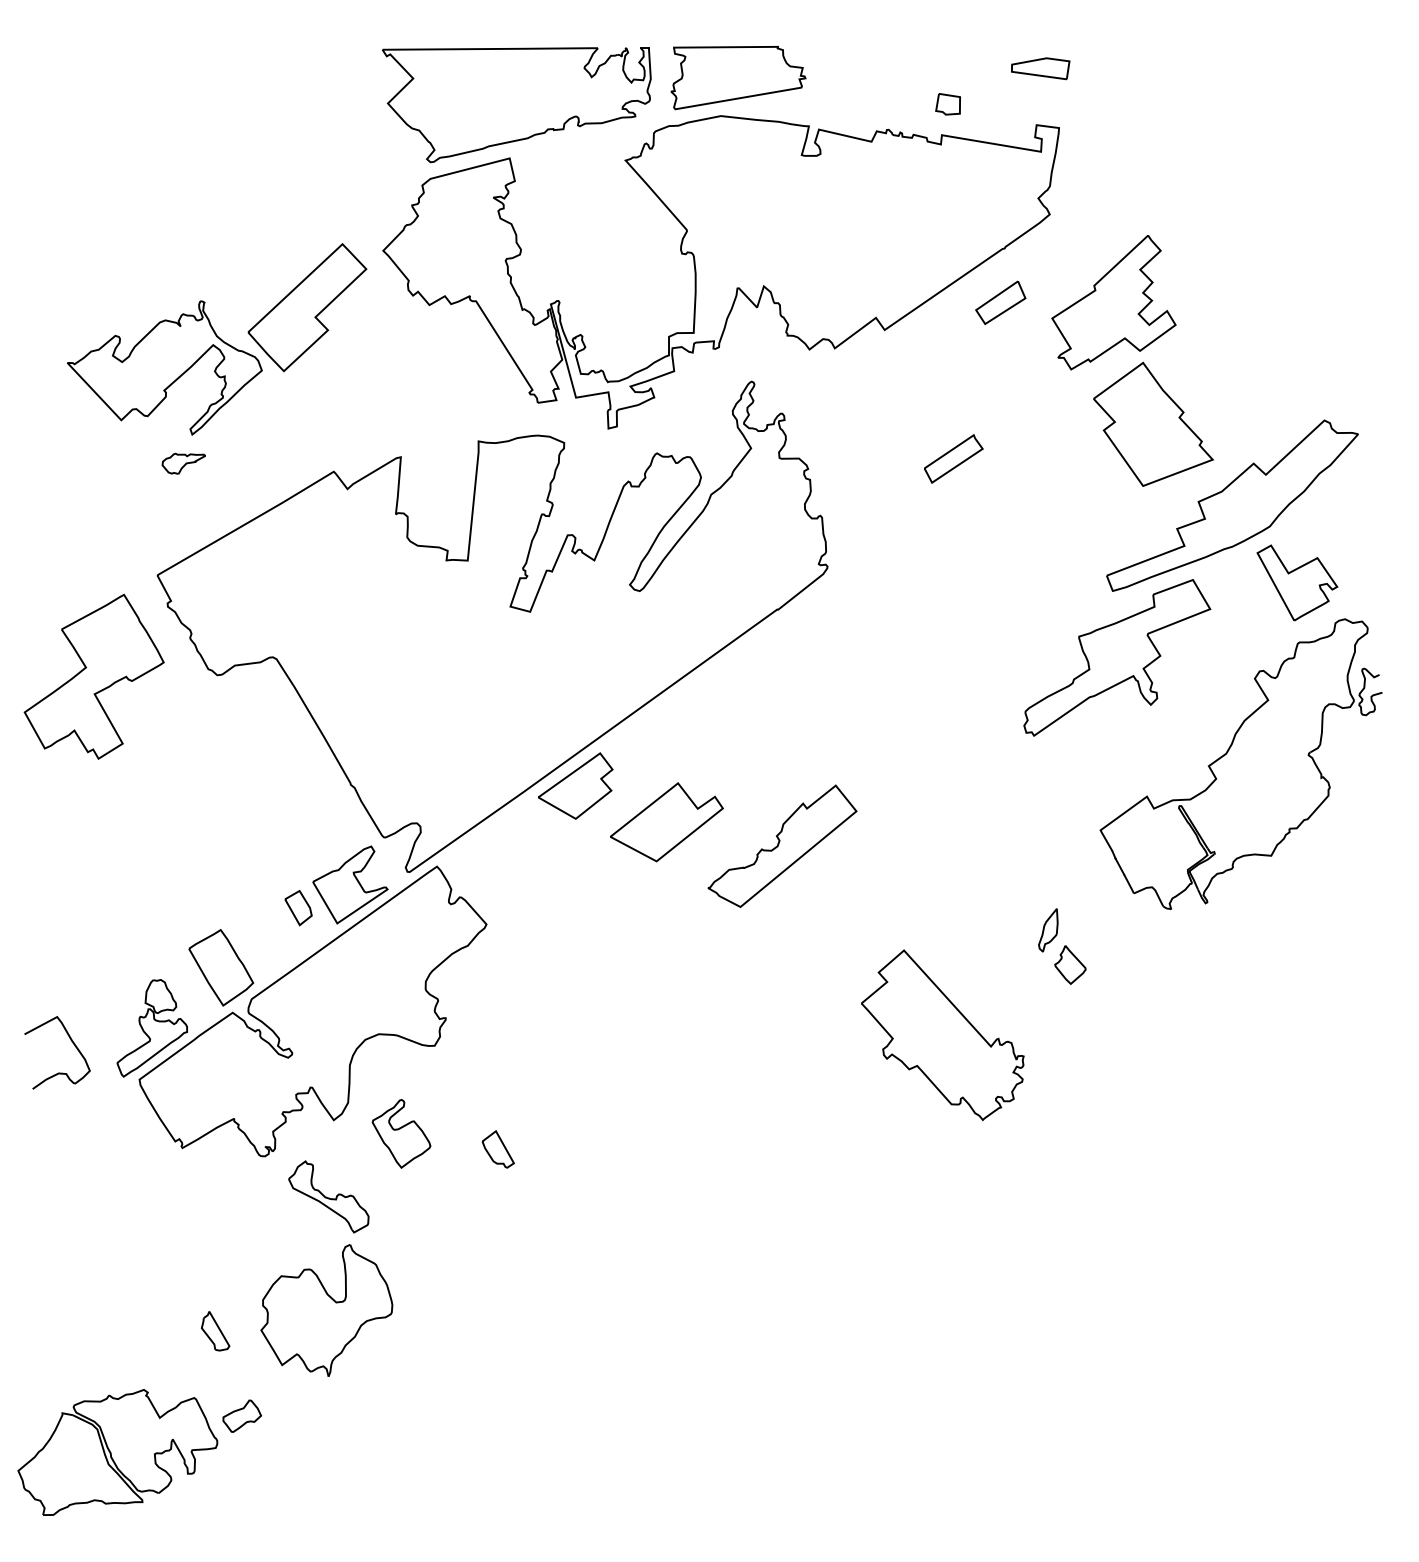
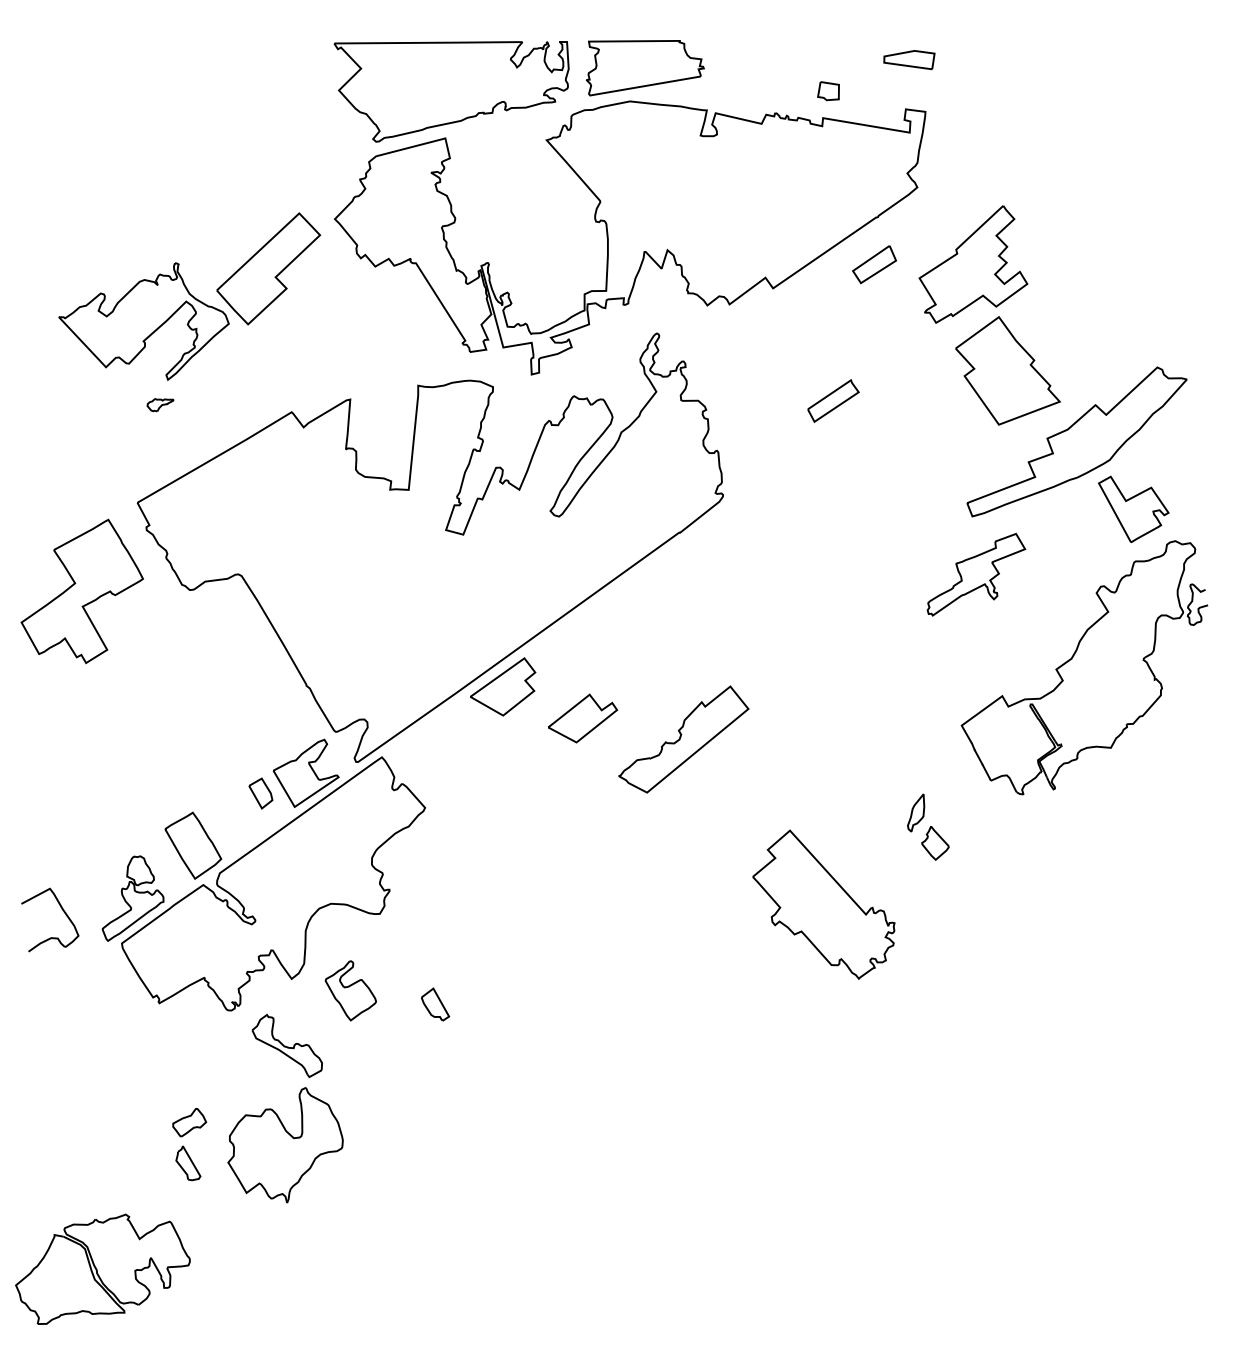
part: (183, 462) -> (160, 404), size x0.7
part: (1117, 657) -> (976, 574), size x0.6
part: (666, 822) -> (582, 718), size x0.7
part: (242, 1416) -> (189, 1122), moved

